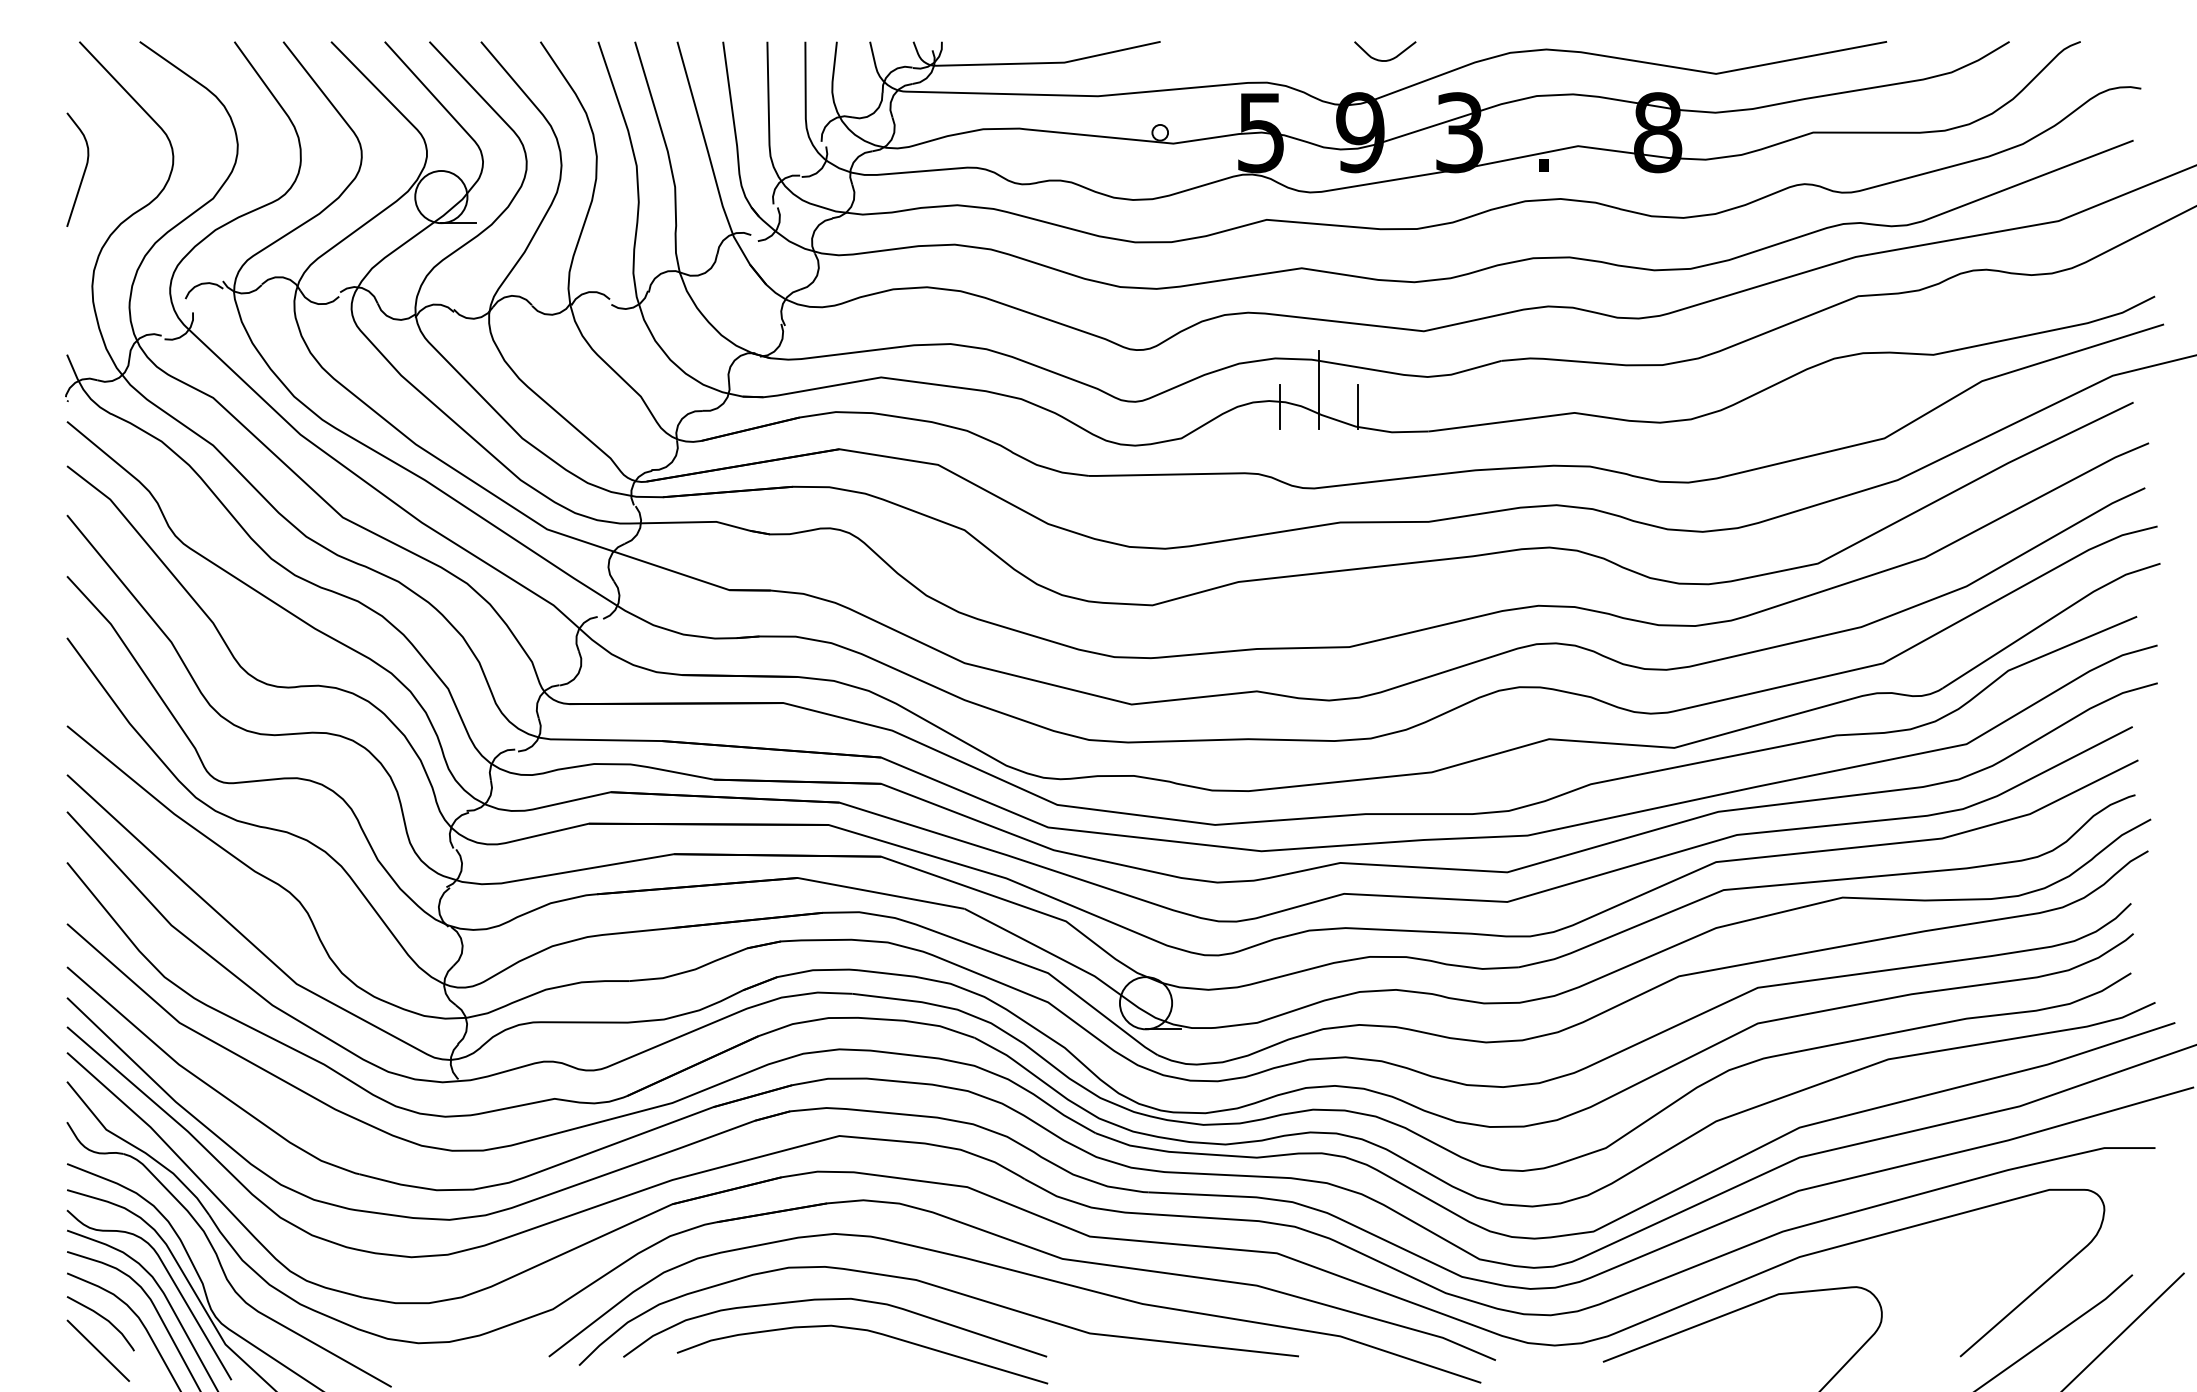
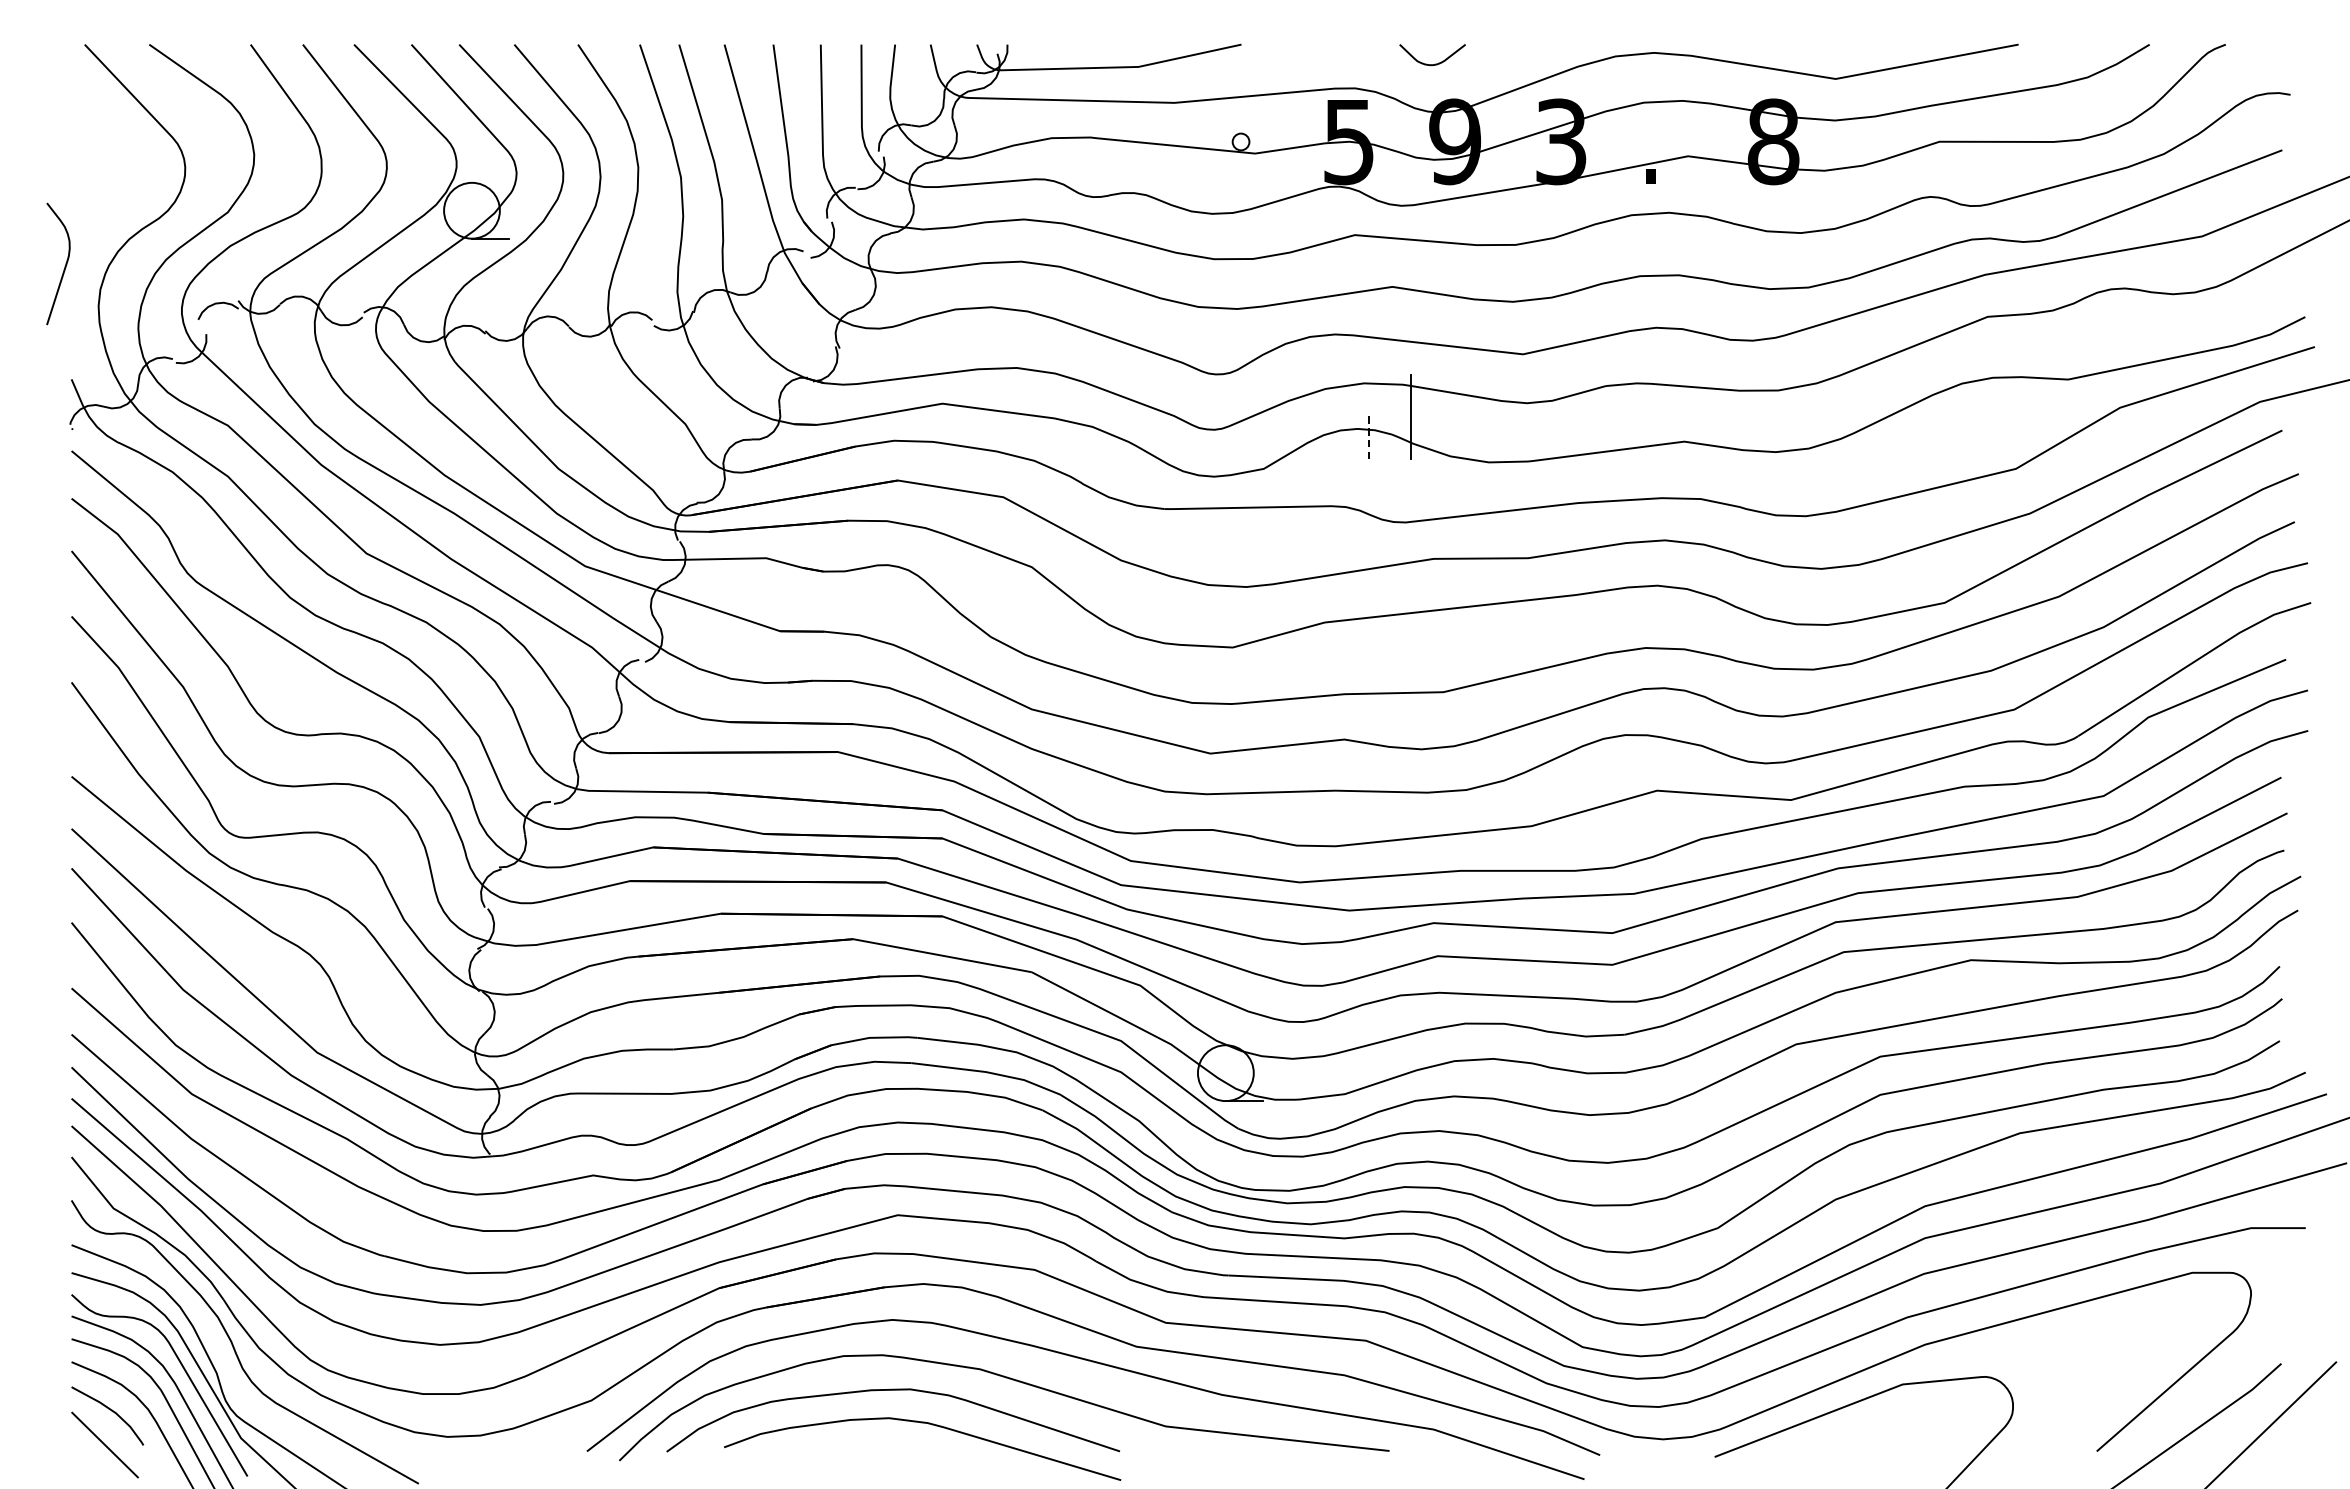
curve: (1387, 59) -> (1434, 63), moved
curve: (83, 171) -> (64, 265), moved
line: (1280, 407) -> (1369, 435), solid -> dashed
line: (1358, 407) -> (1453, 435), removed

